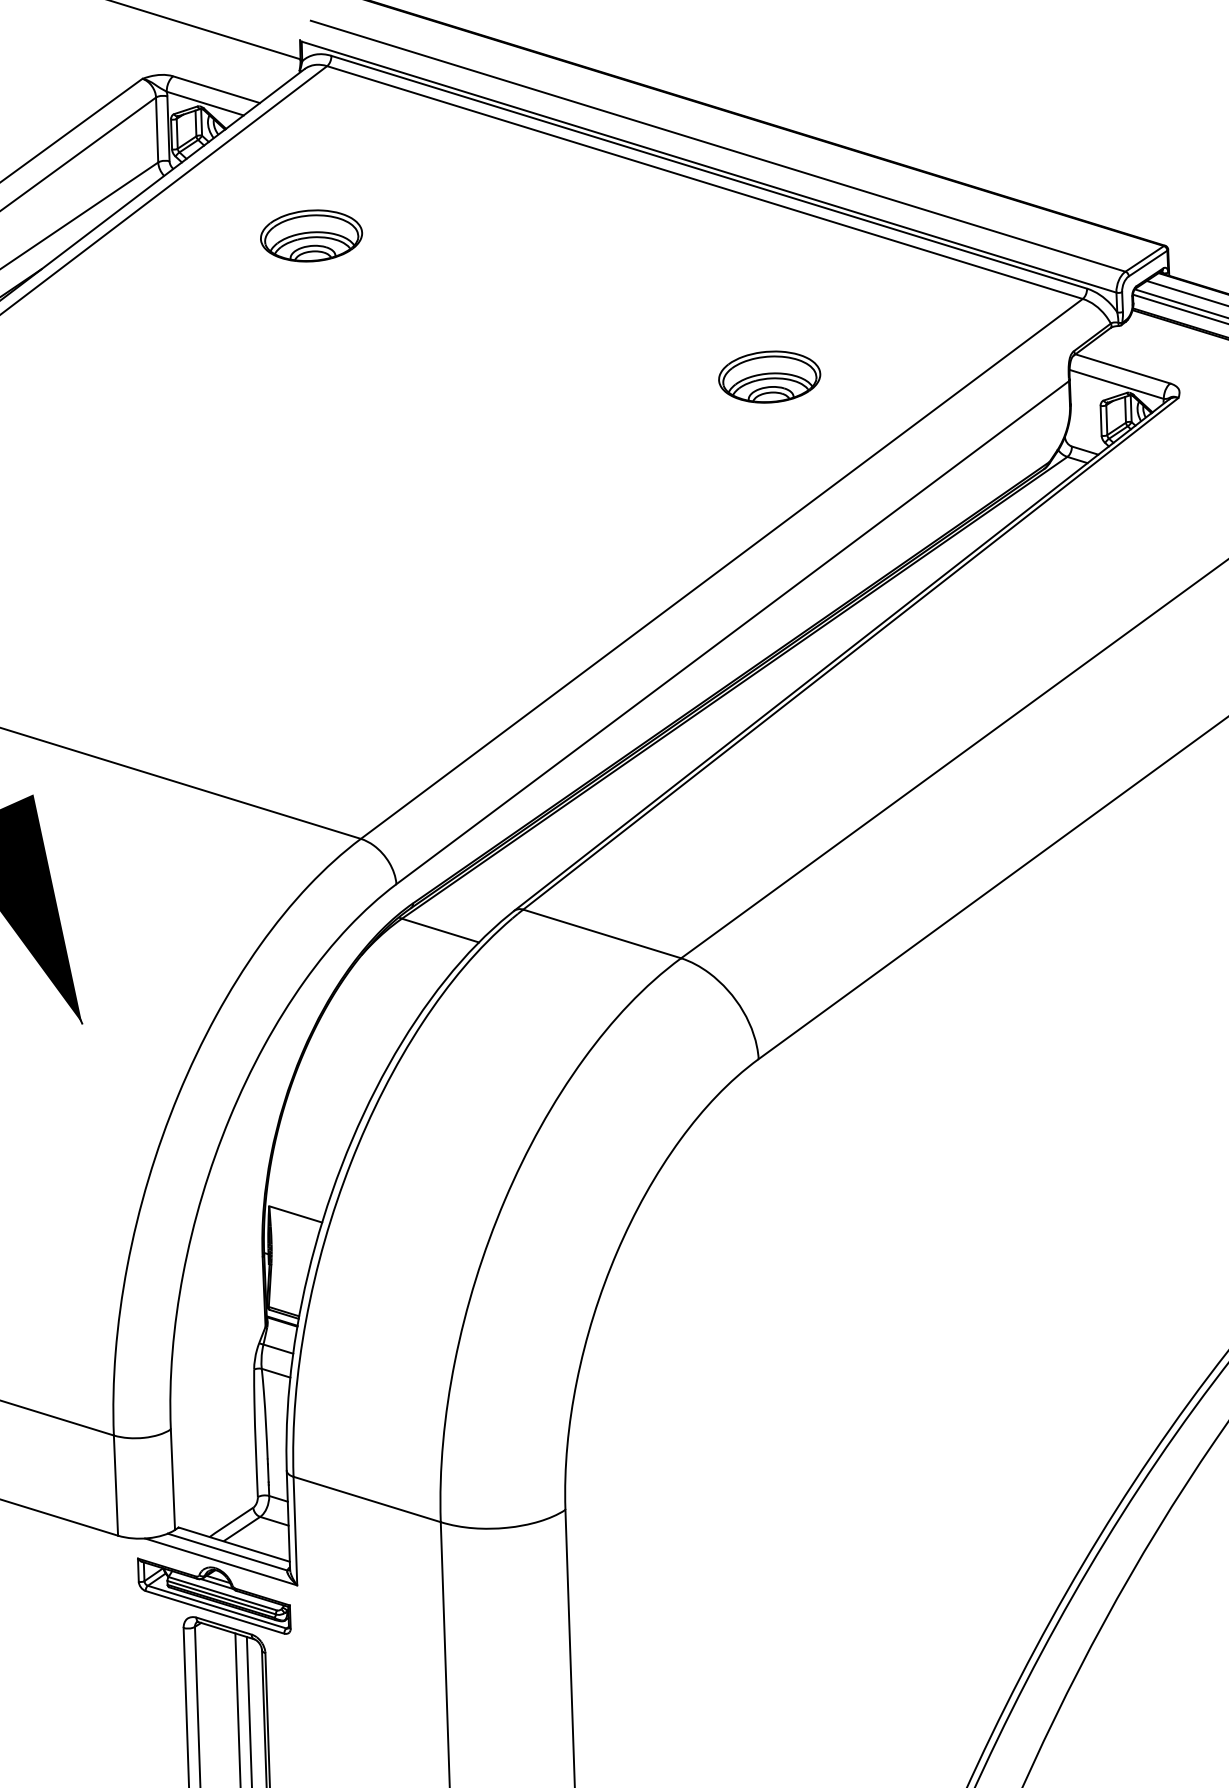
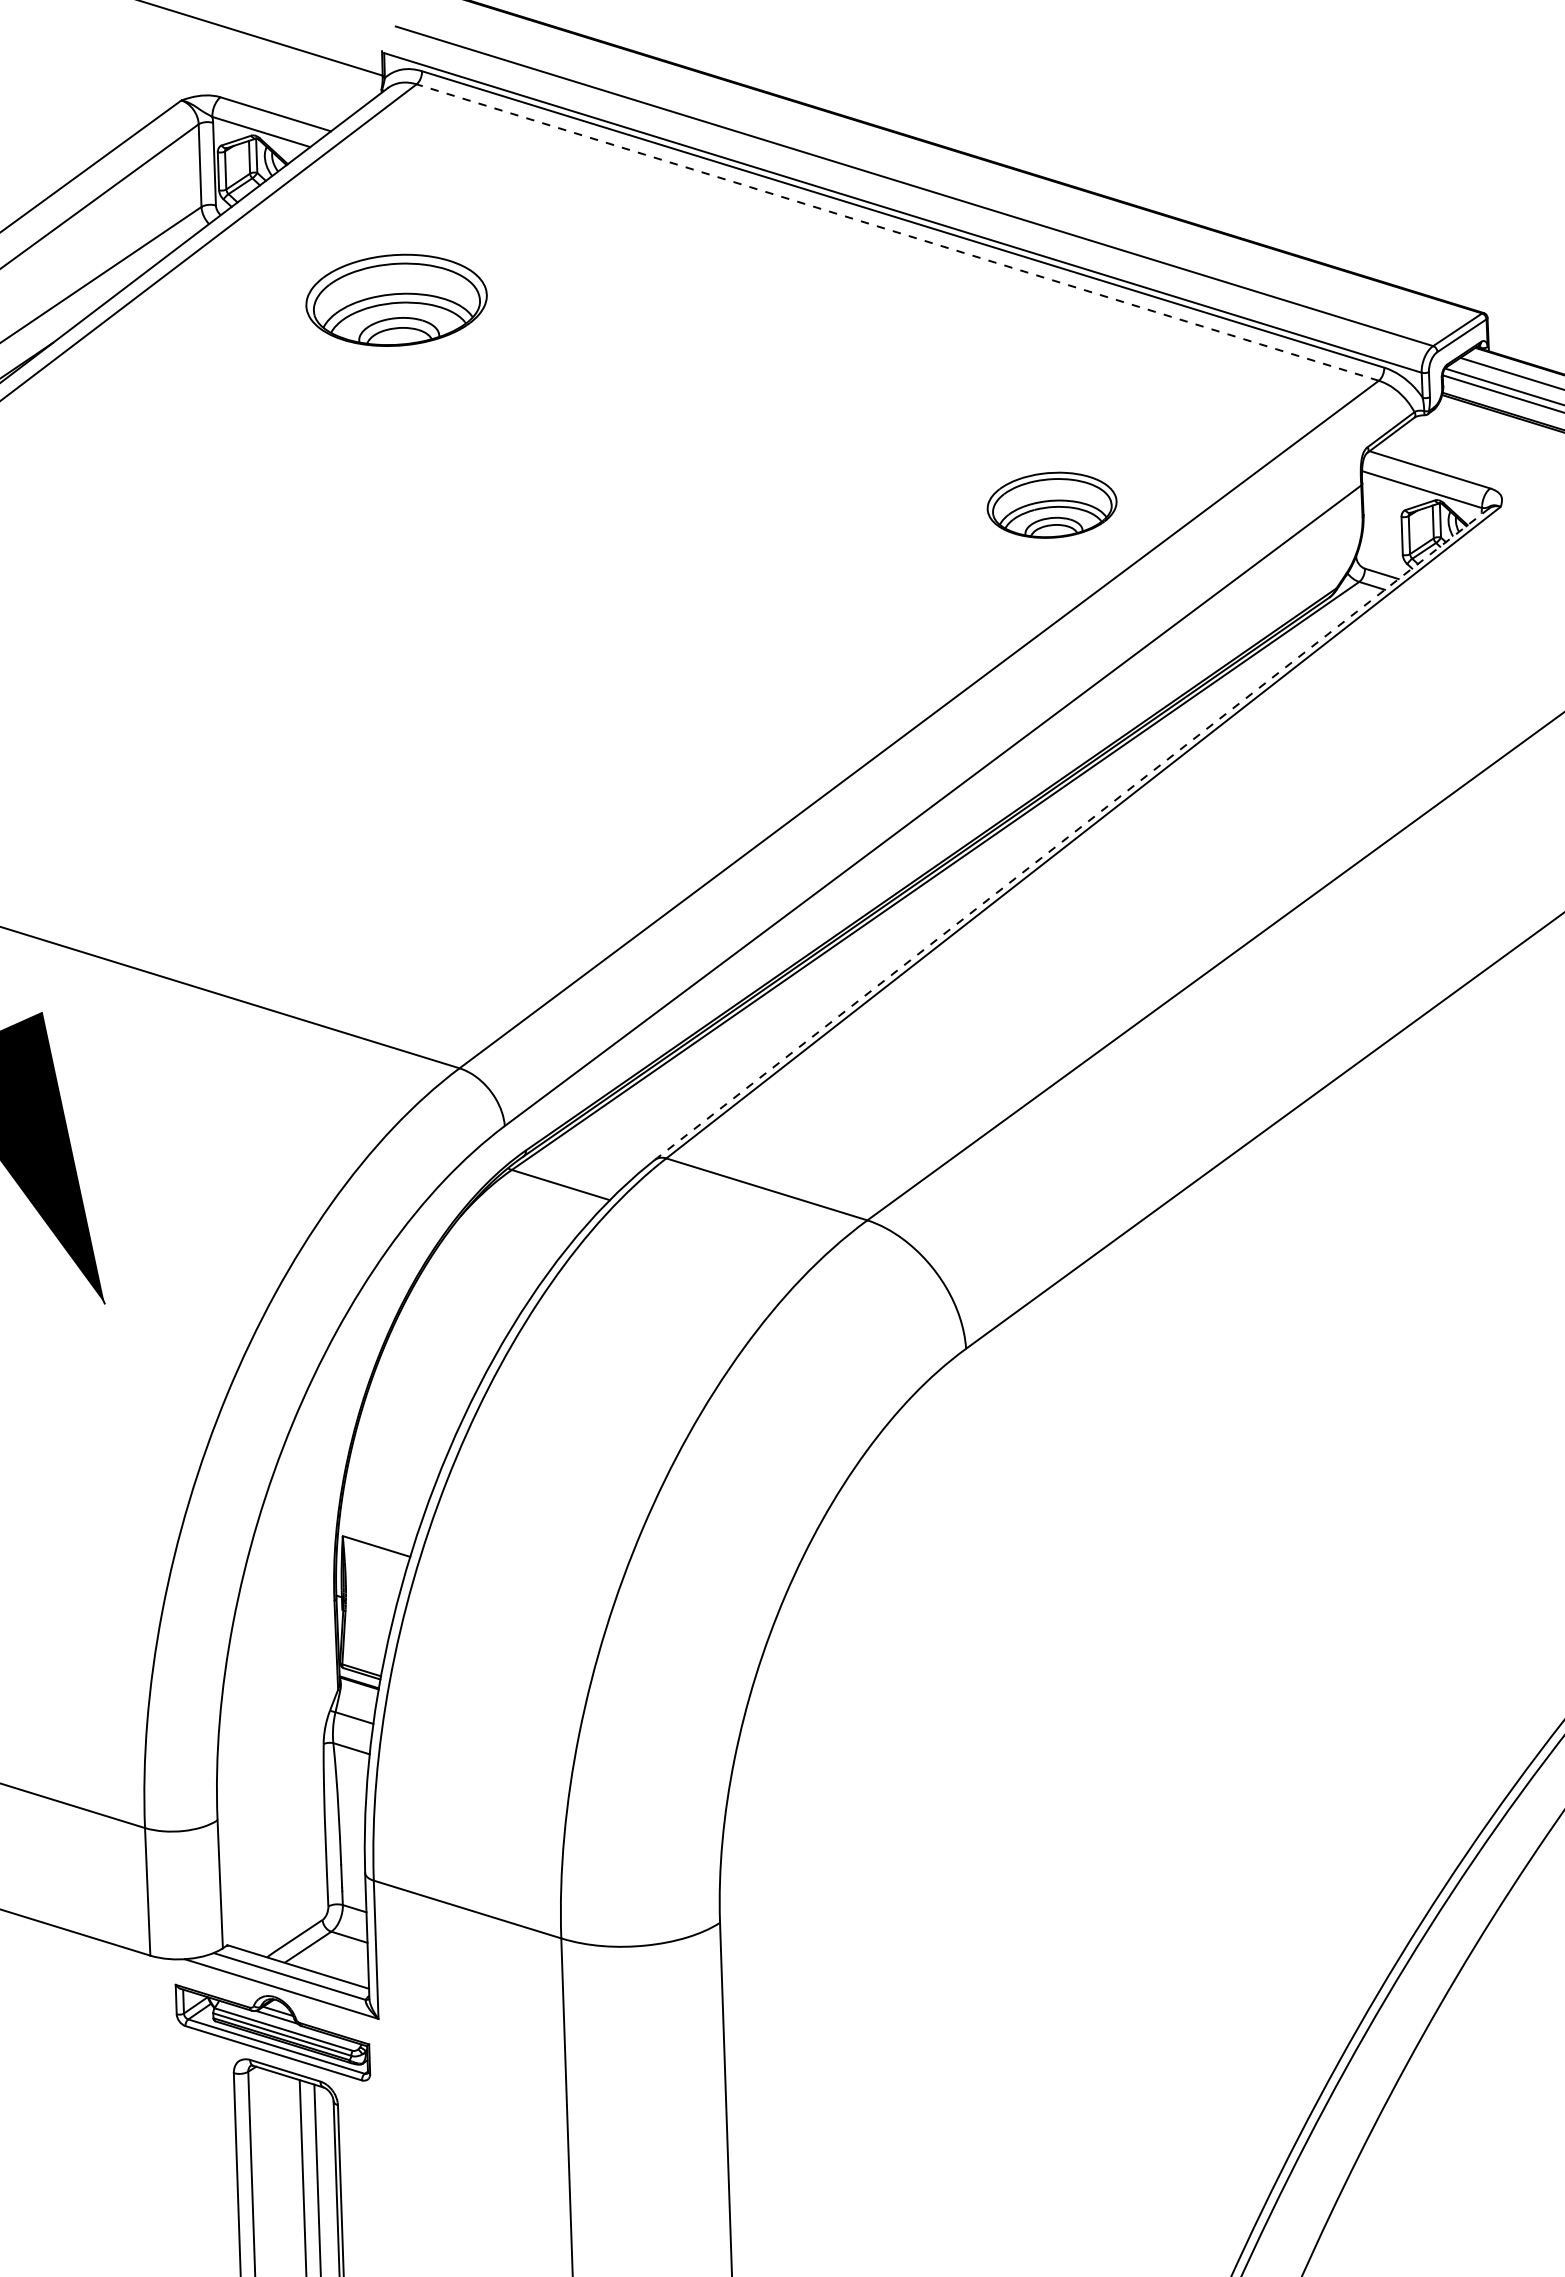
line: (704, 182) -> (897, 232), solid -> dashed
part: (311, 235) -> (396, 300), size x1.4
part: (769, 376) -> (1051, 504), moved
line: (841, 655) -> (1071, 834), solid -> dashed

